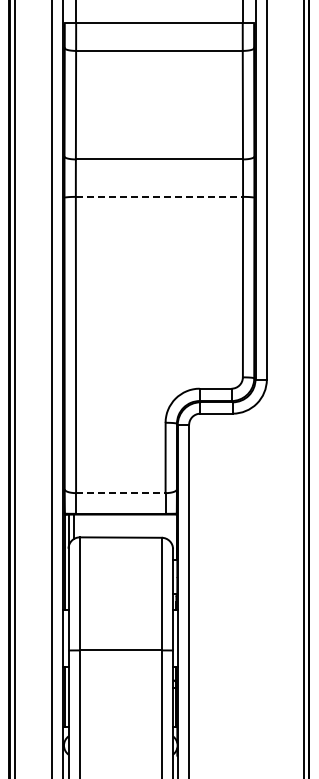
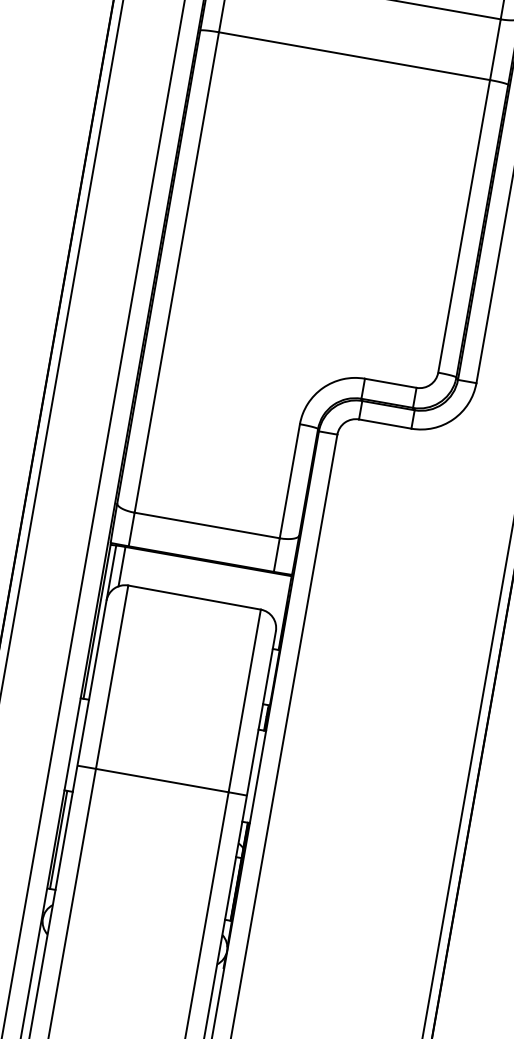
line: (159, 196) -> (354, 55), dashed -> solid
line: (120, 493) -> (206, 526), dashed -> solid

